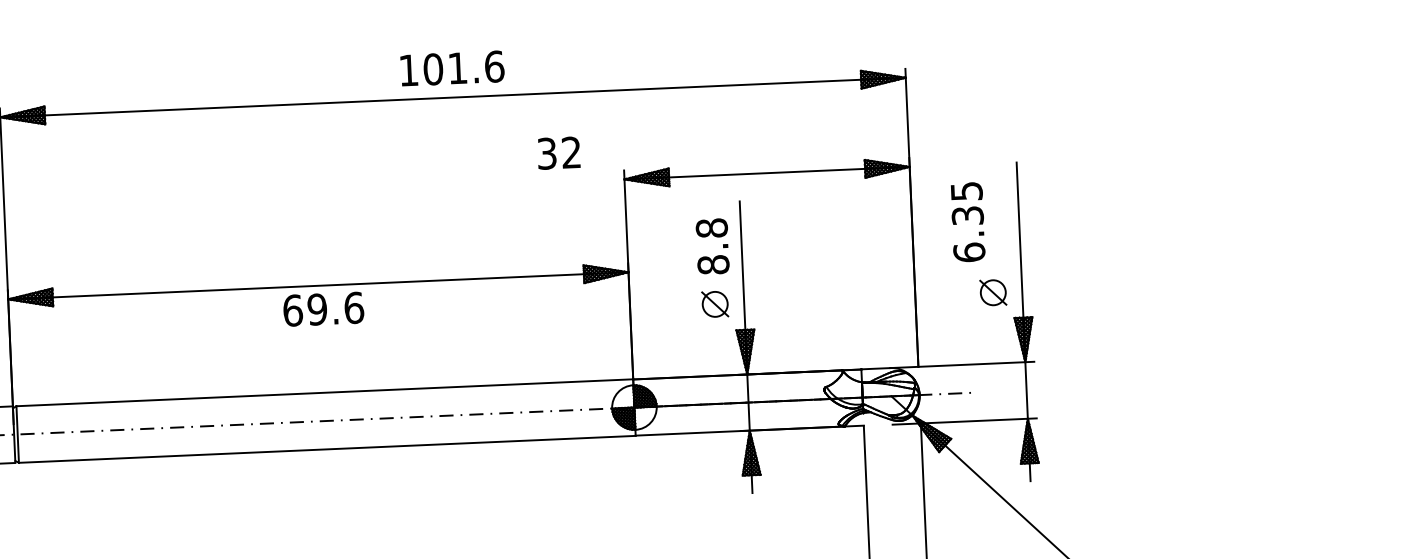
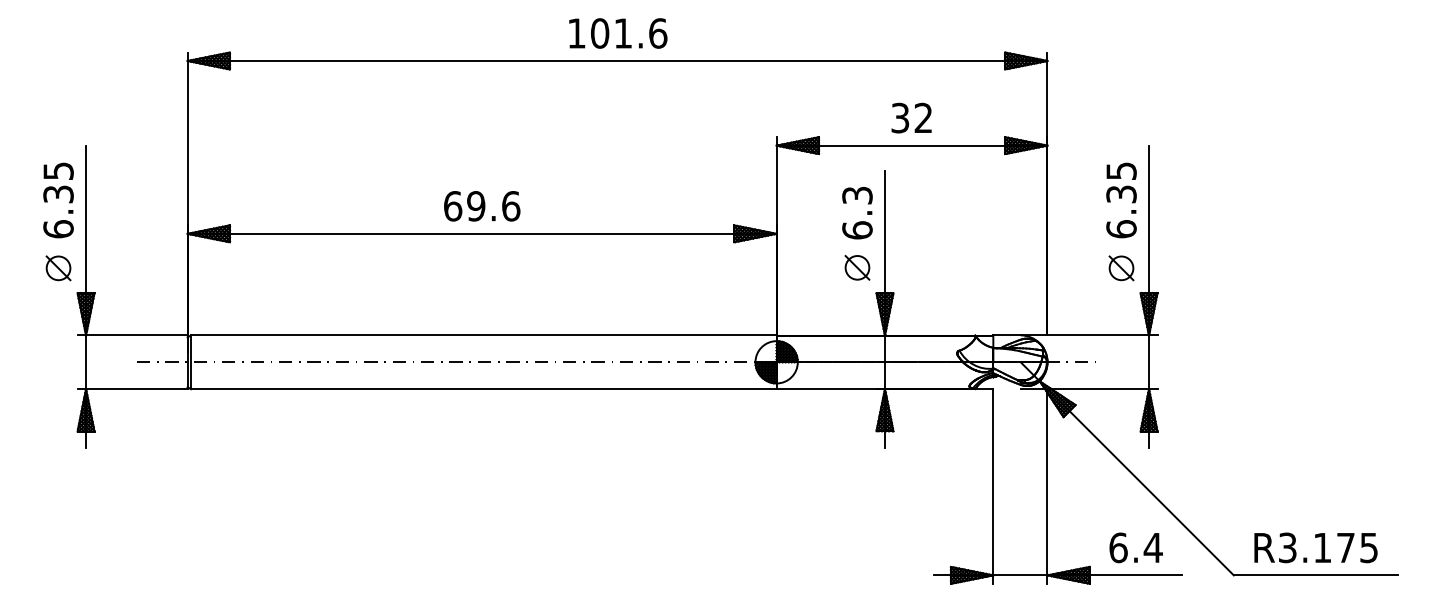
text: (558, 152) -> (911, 117), moved
text: (968, 222) -> (1121, 200), moved
text: (712, 246) -> (857, 212), 8.8 -> 6.3
text: (324, 309) -> (482, 206), moved

